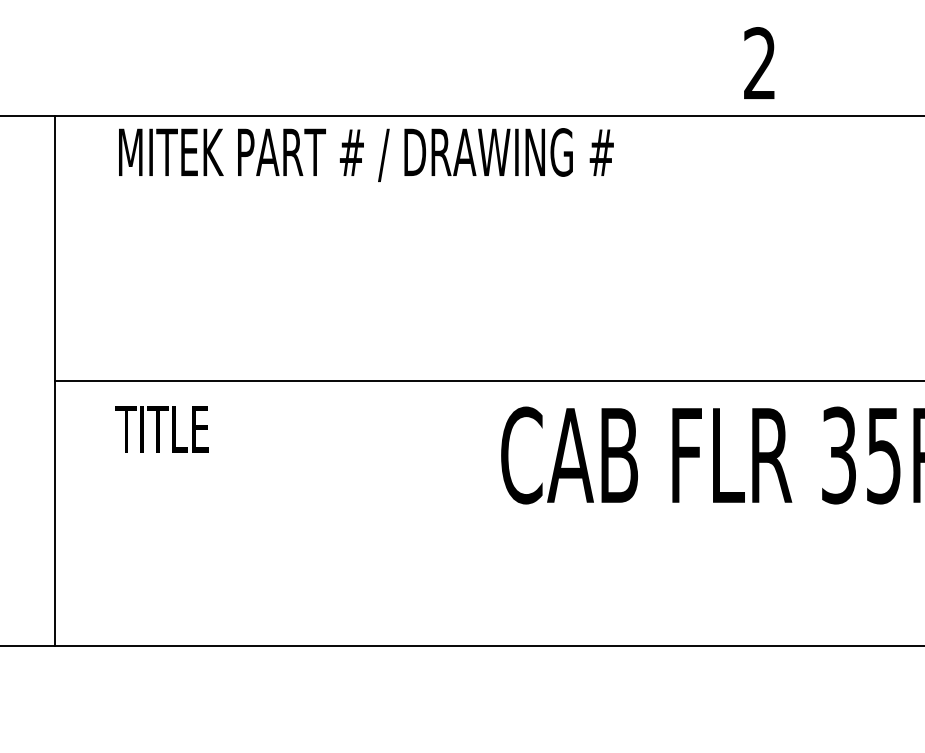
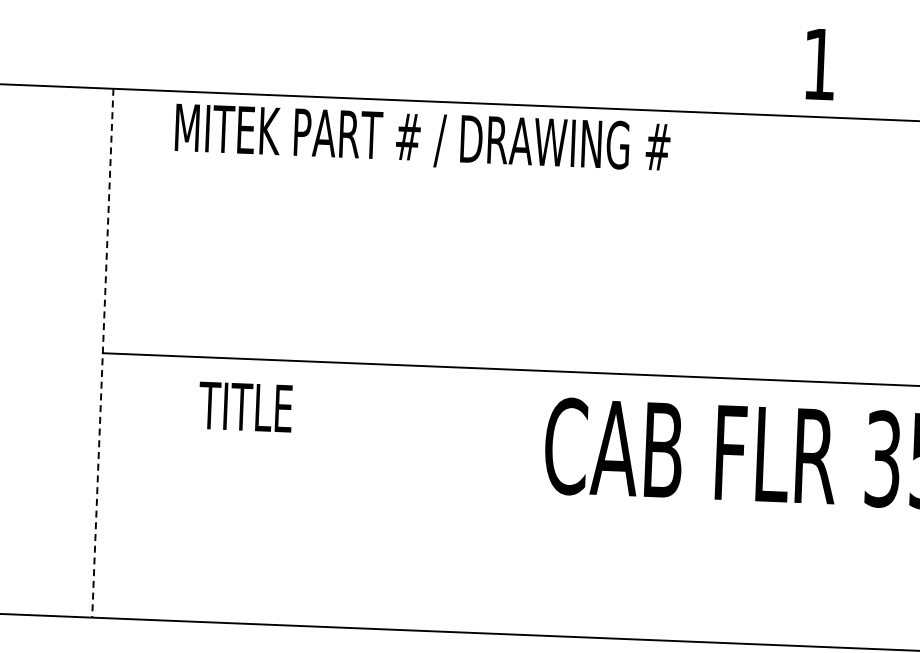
text: (759, 63) -> (819, 64), 2 -> 1
line: (55, 381) -> (103, 353), solid -> dashed
text: (161, 429) -> (244, 407), moved

